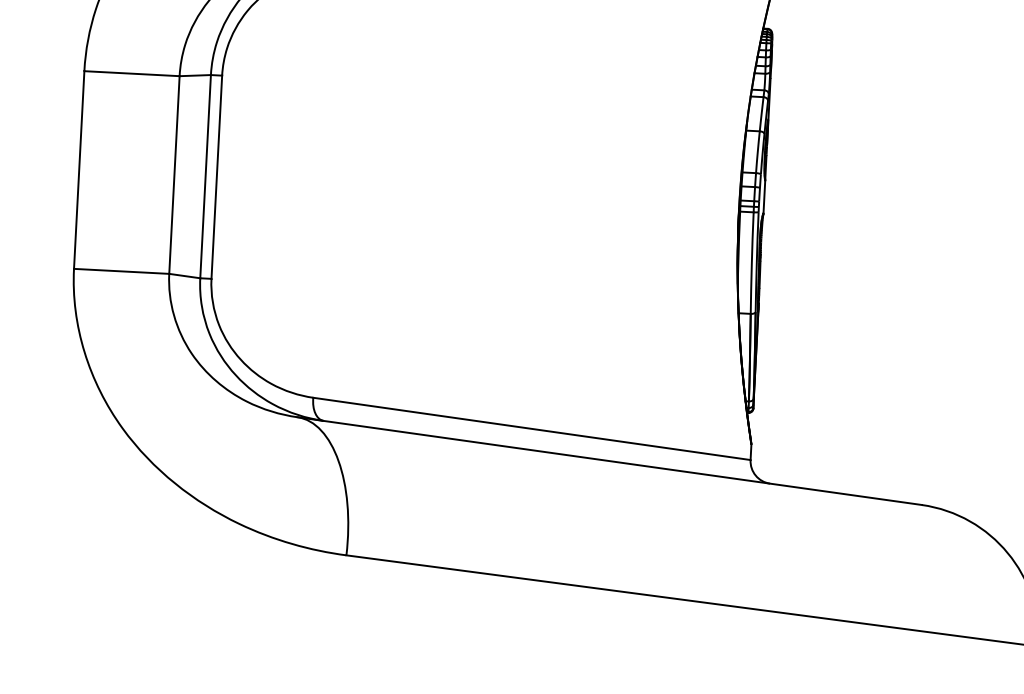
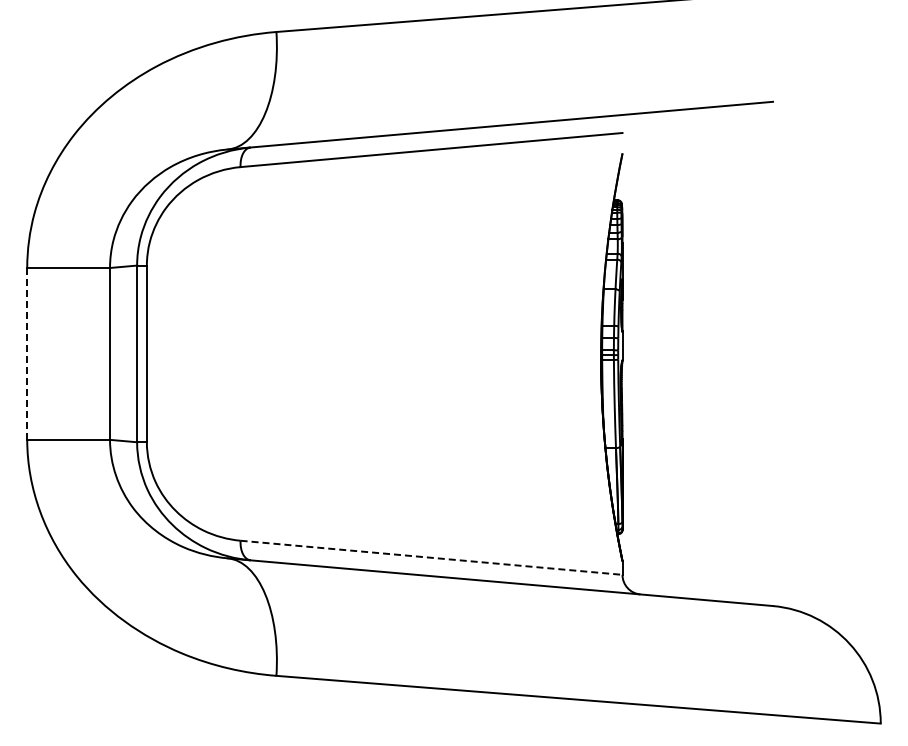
line: (79, 169) -> (27, 353), solid -> dashed
line: (531, 428) -> (431, 557), solid -> dashed

